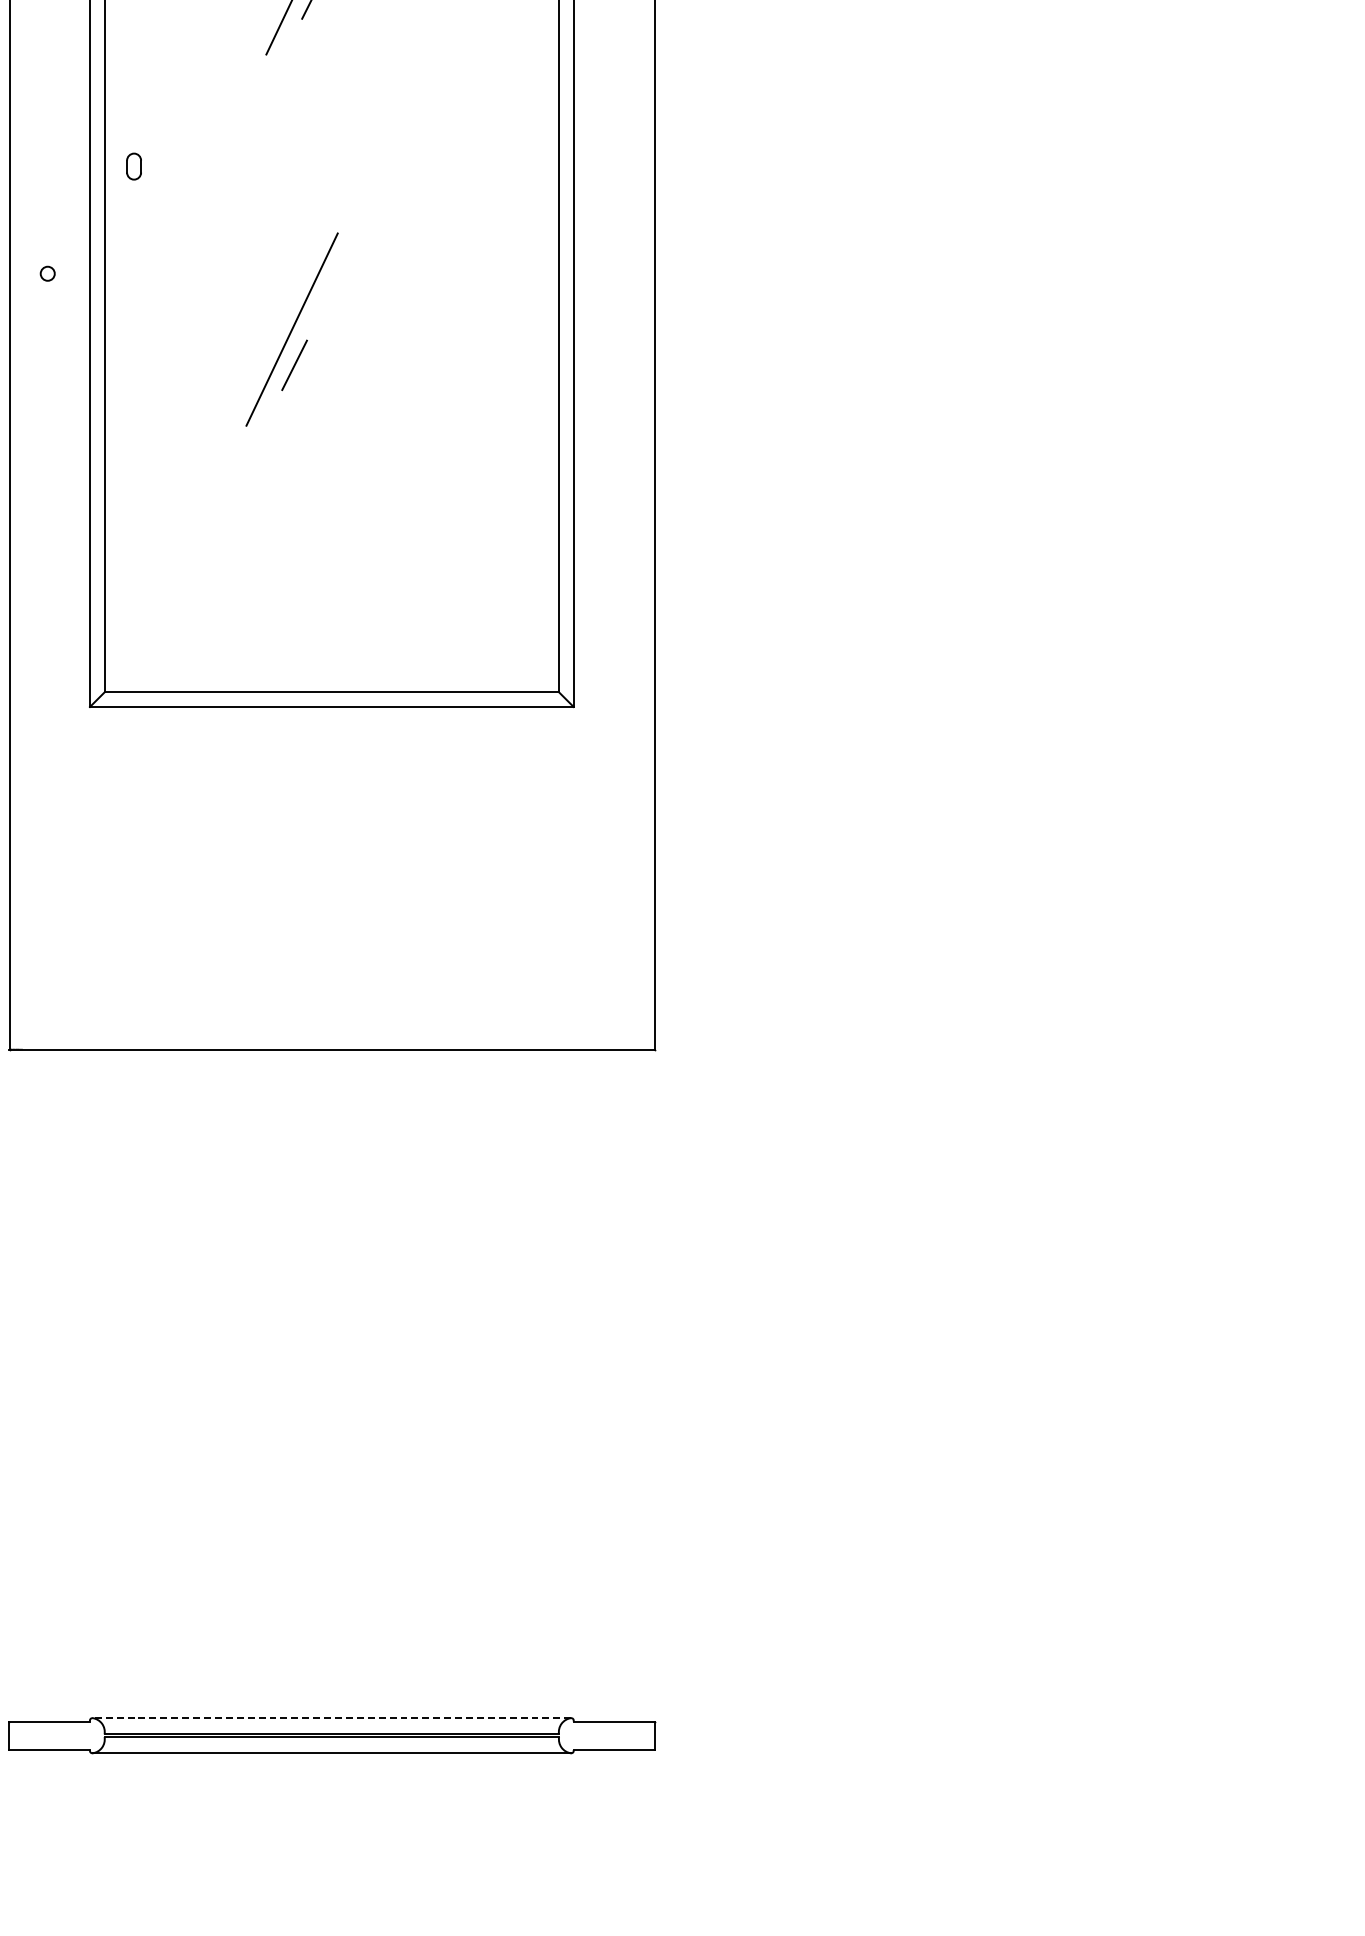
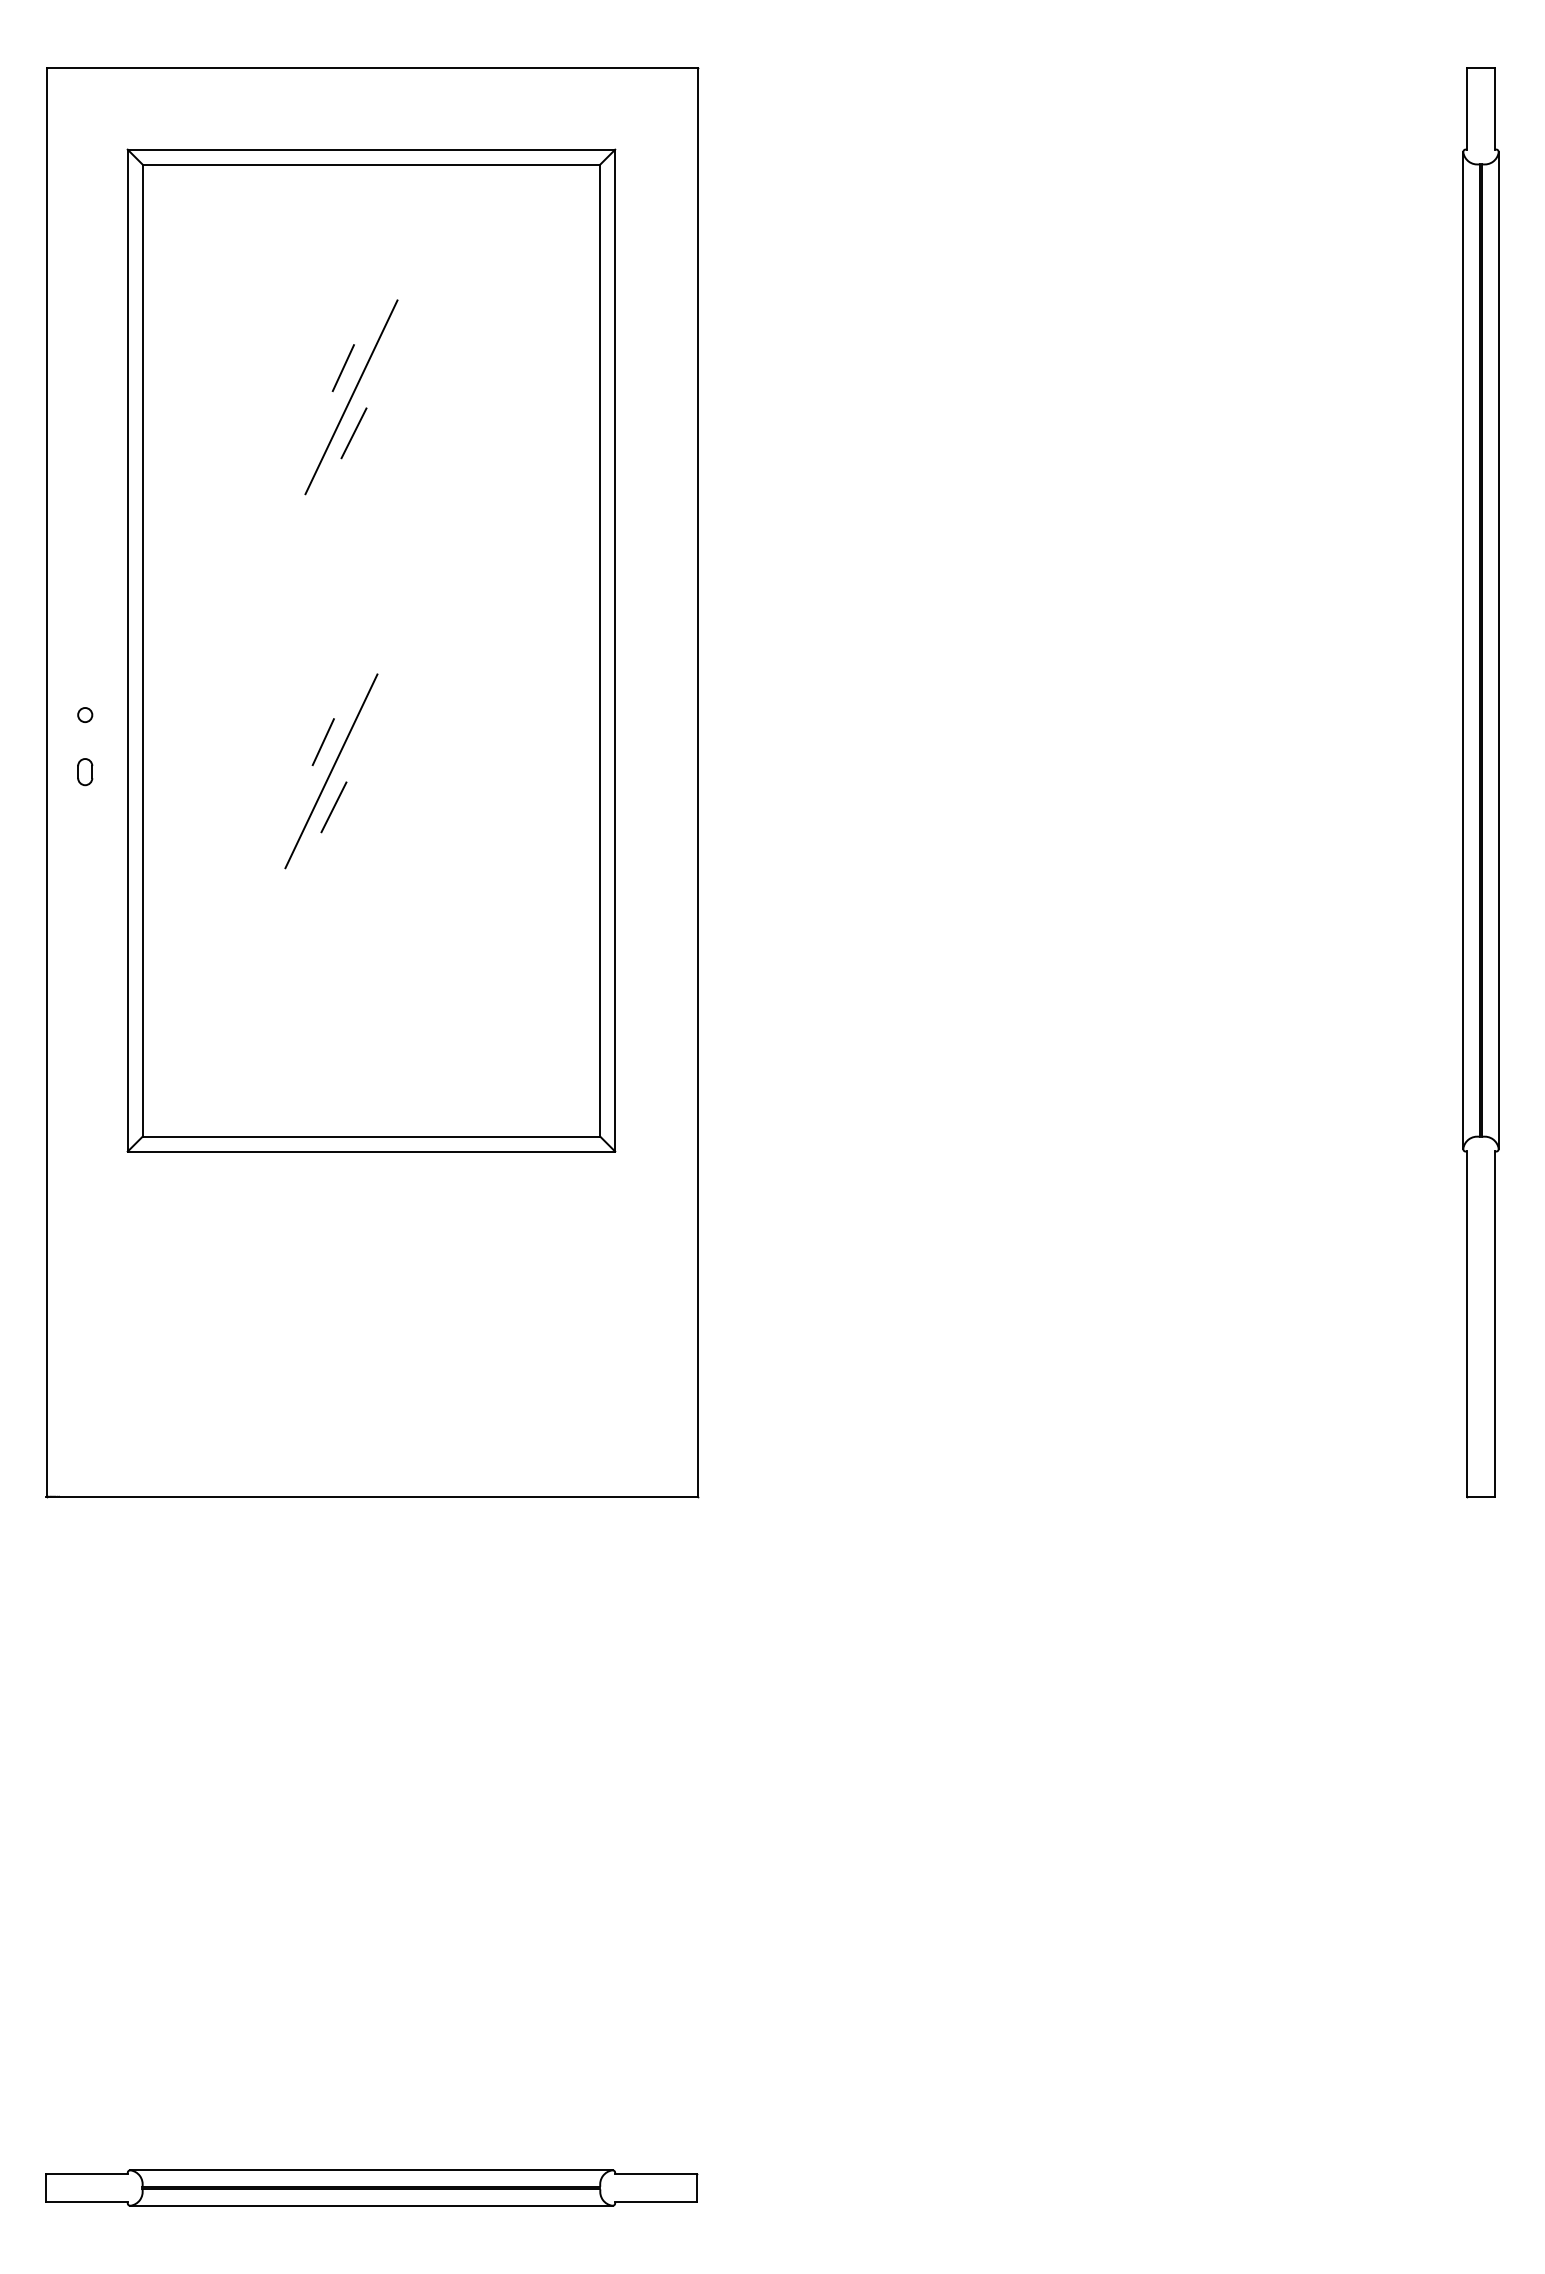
part: (134, 167) -> (85, 772), moved
line: (283, 301) -> (322, 742), added
line: (331, 1718) -> (371, 2170), dashed -> solid

